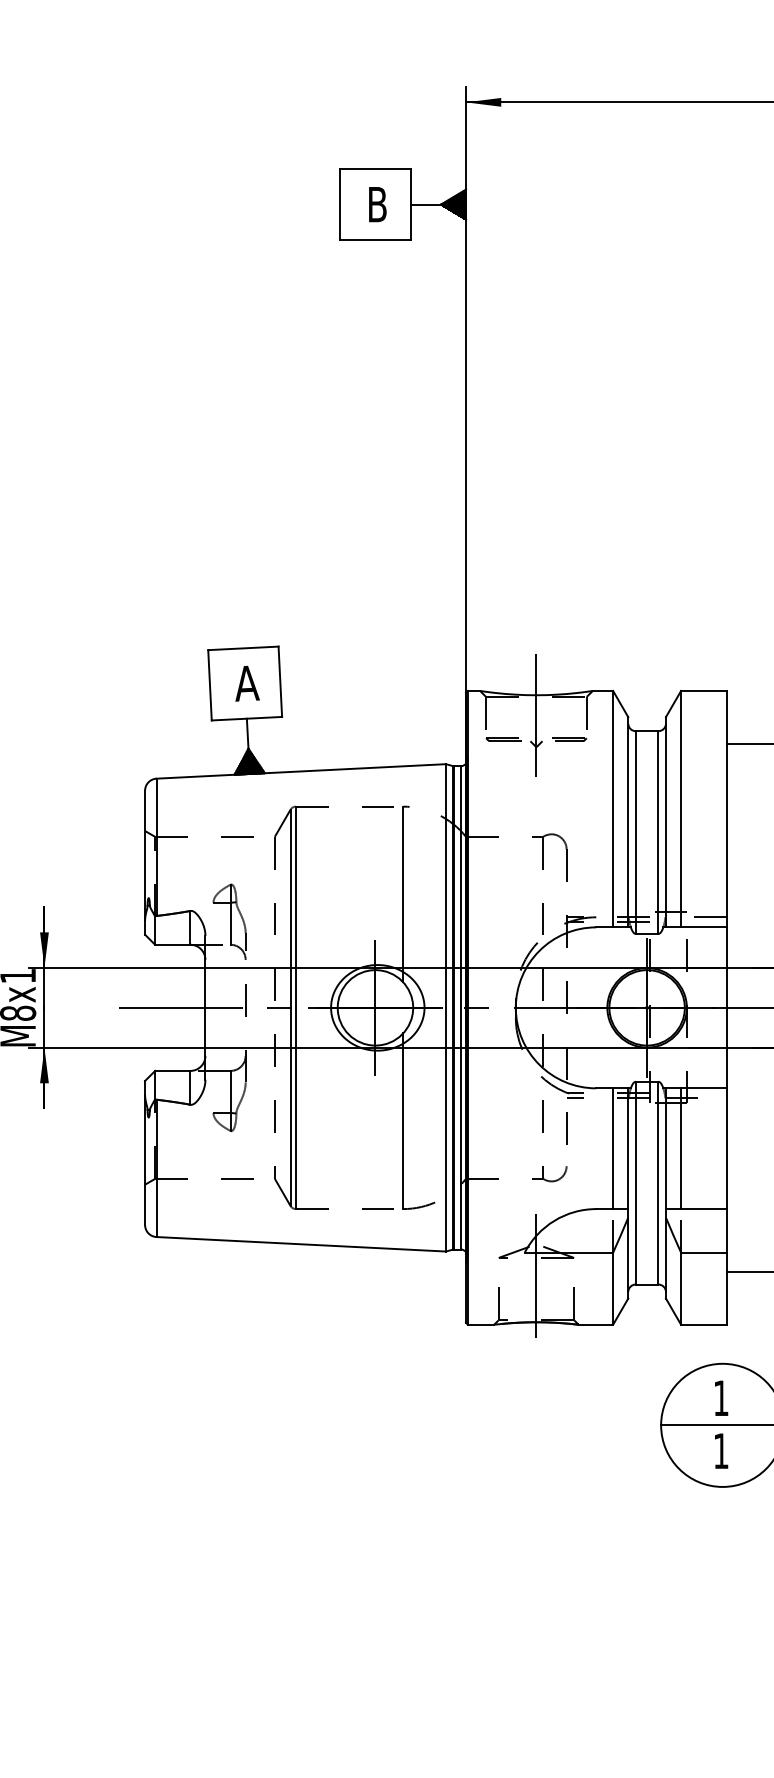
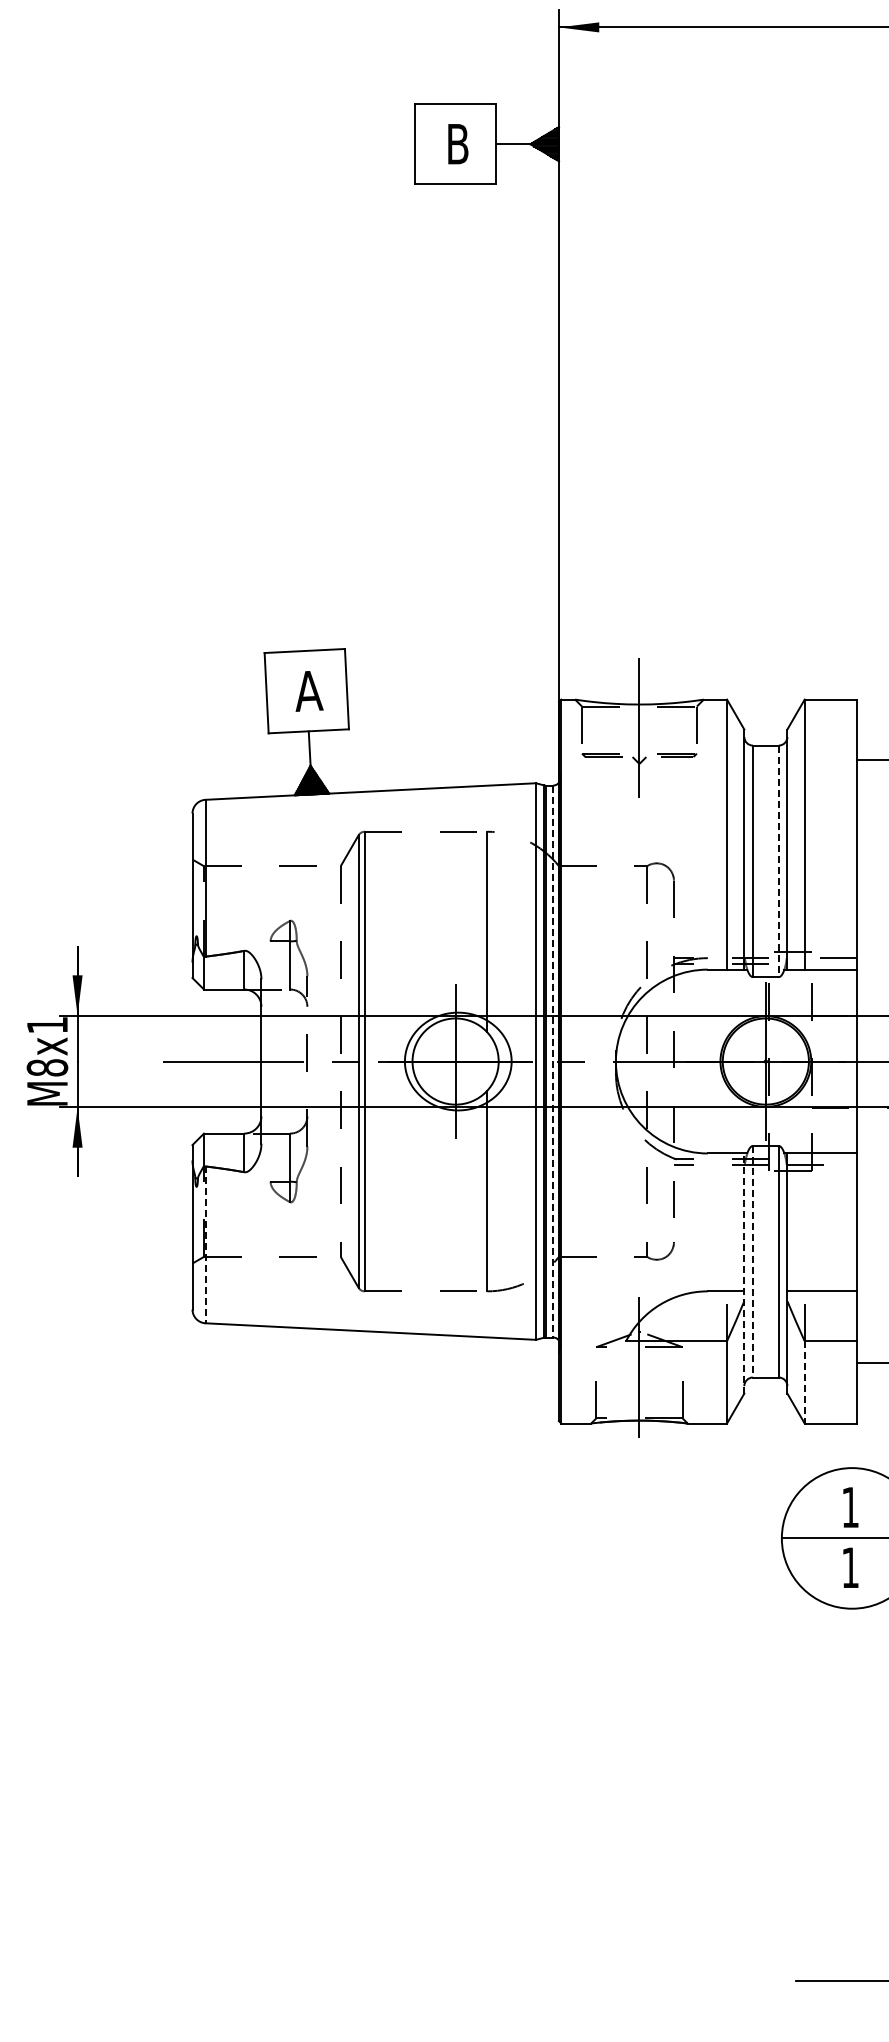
line: (658, 832) -> (778, 861), solid -> dashed
line: (461, 1007) -> (553, 1061), solid -> dashed
line: (613, 1148) -> (727, 1222), removed
line: (680, 1148) -> (804, 1222), removed
line: (156, 1168) -> (205, 1245), solid -> dashed
line: (635, 1182) -> (752, 1261), solid -> dashed
line: (628, 1193) -> (744, 1273), solid -> dashed
line: (680, 1288) -> (804, 1382), solid -> dashed

